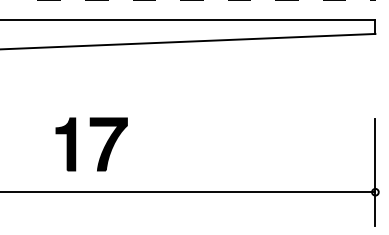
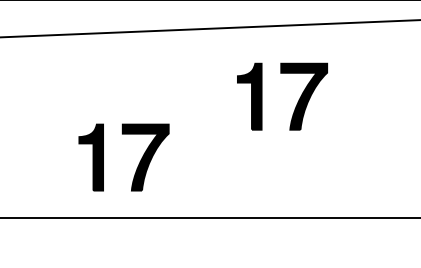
part: (227, 102) -> (296, 104), added

